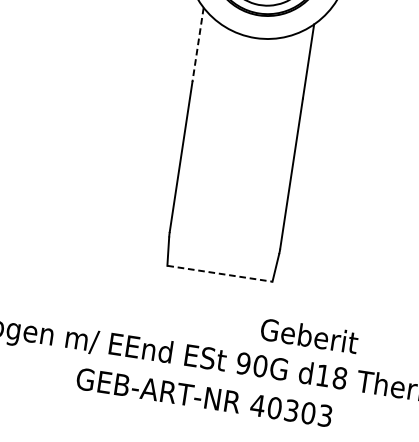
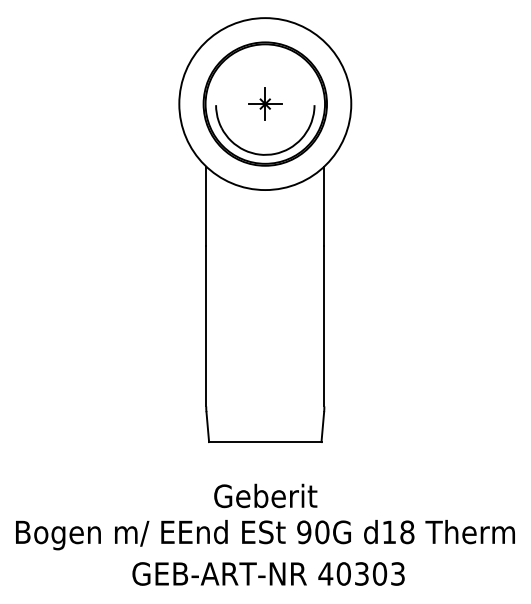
line: (198, 45) -> (206, 206), dashed -> solid
line: (220, 274) -> (265, 442), dashed -> solid
text: (309, 335) -> (265, 495), moved

